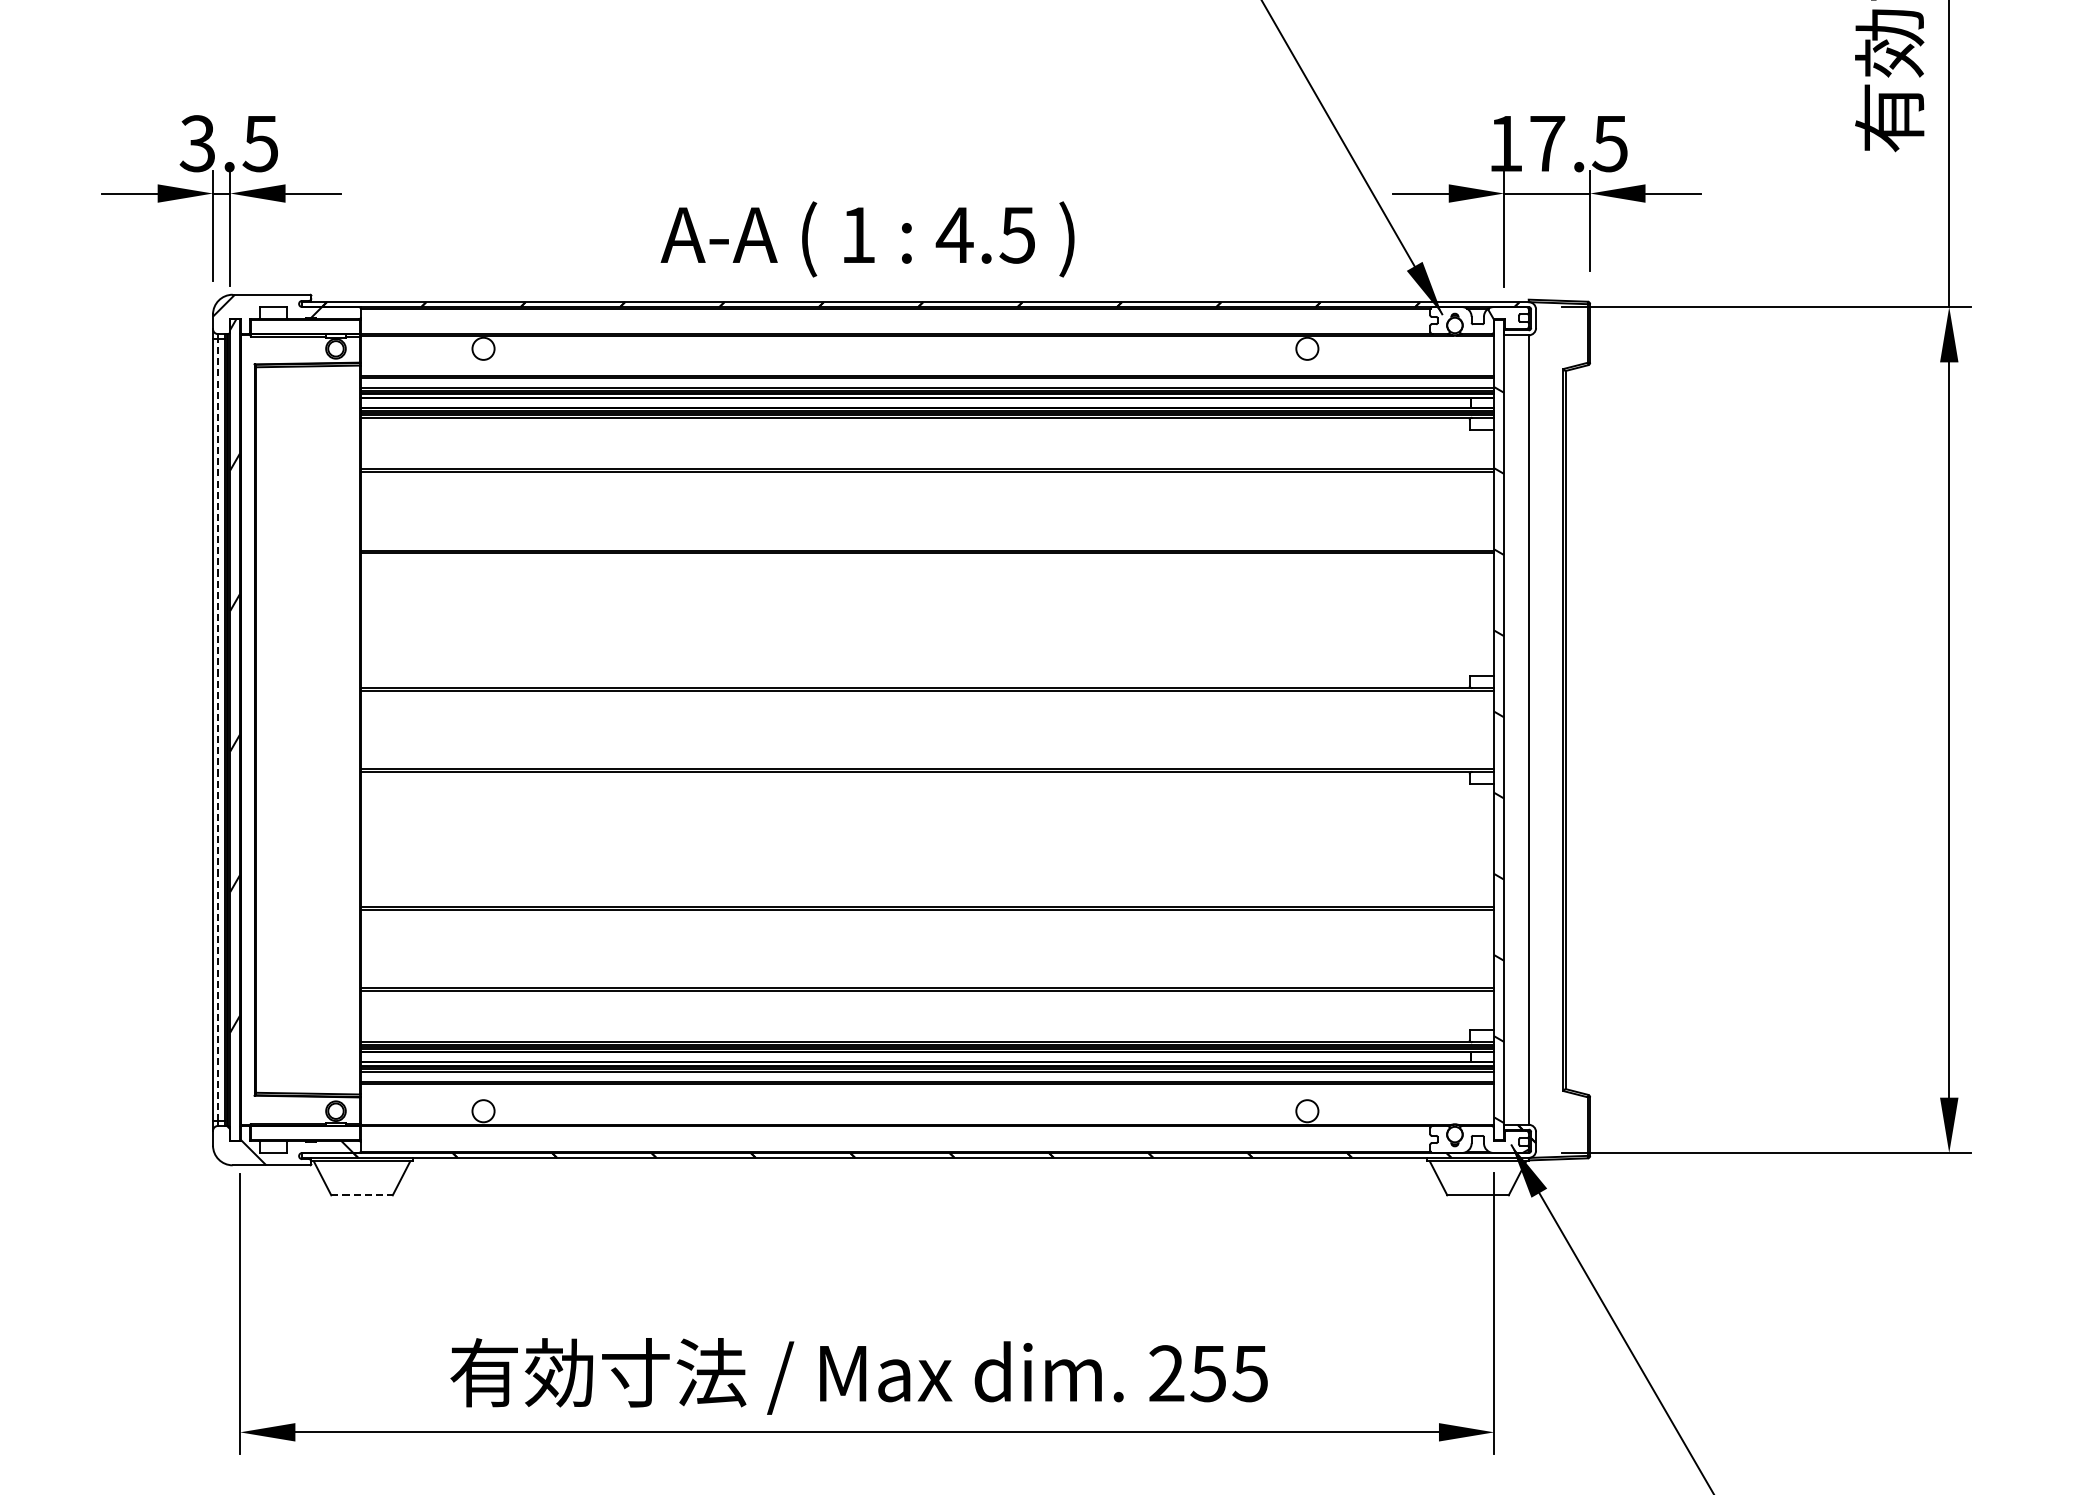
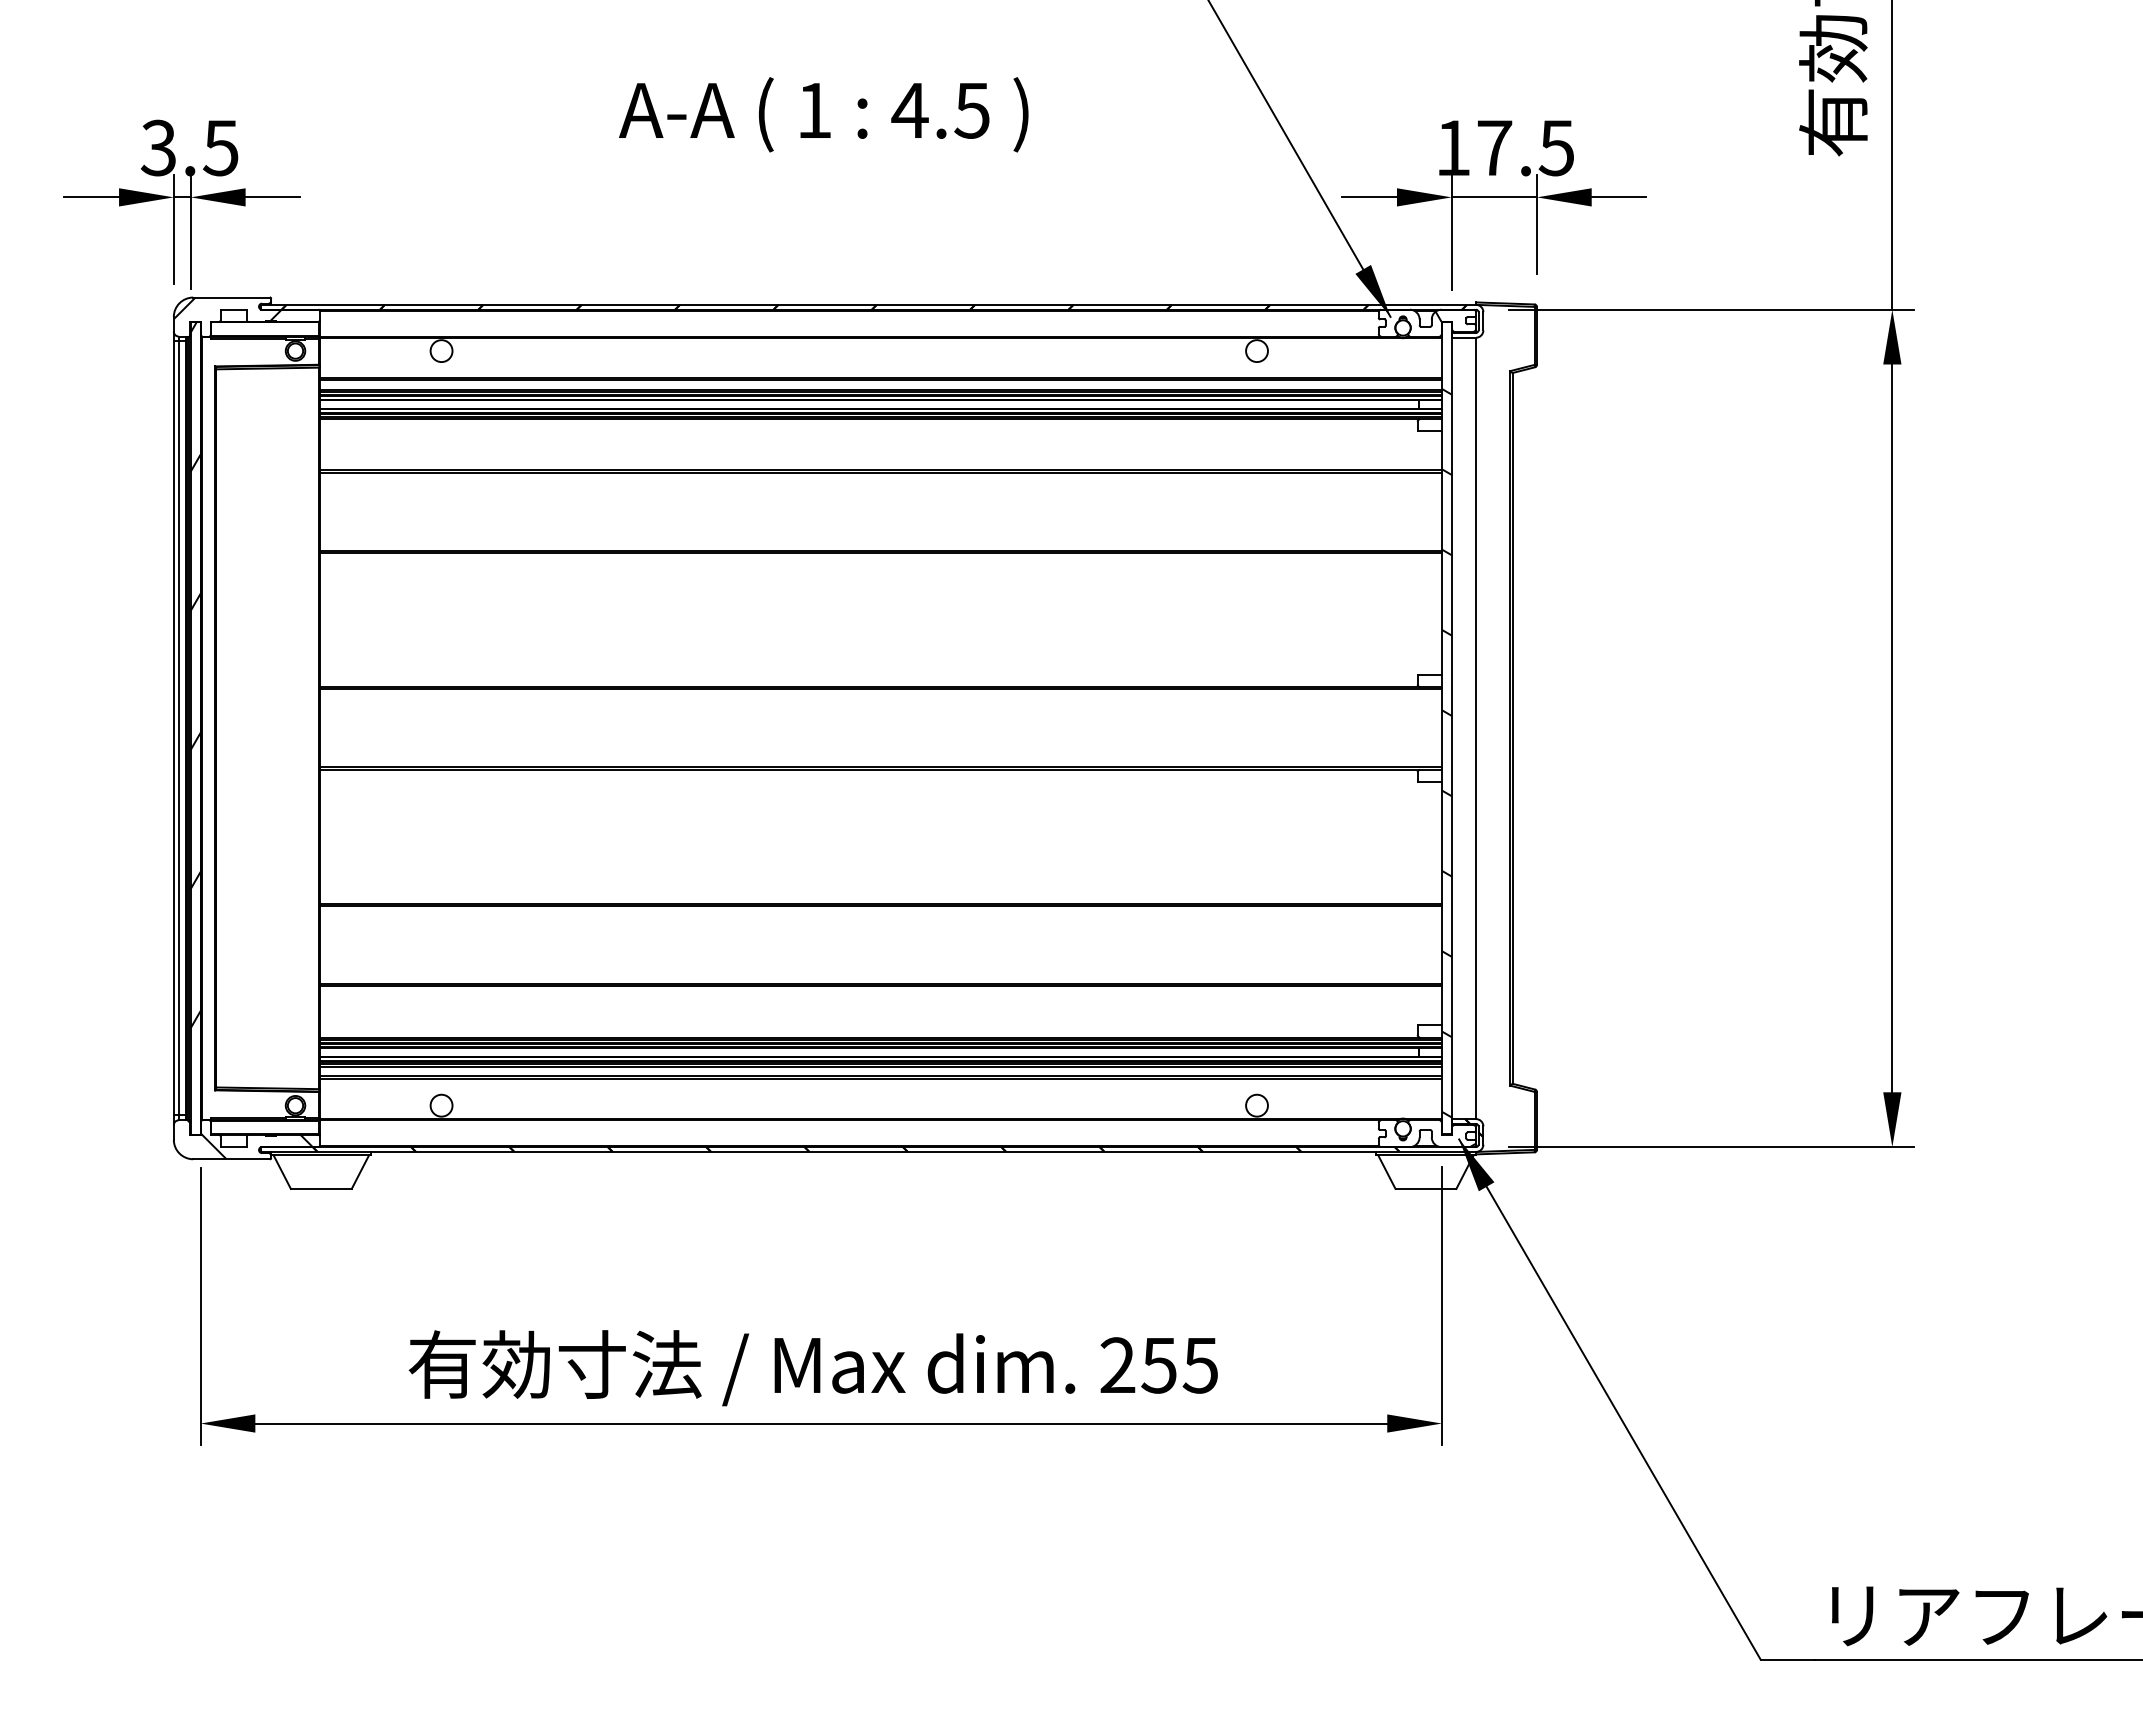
text: (867, 239) -> (823, 114), moved
line: (217, 729) -> (178, 727), dashed -> solid
line: (362, 1194) -> (321, 1188), dashed -> solid

